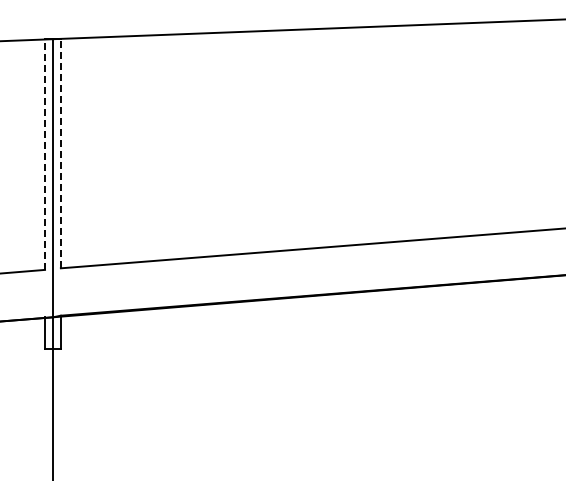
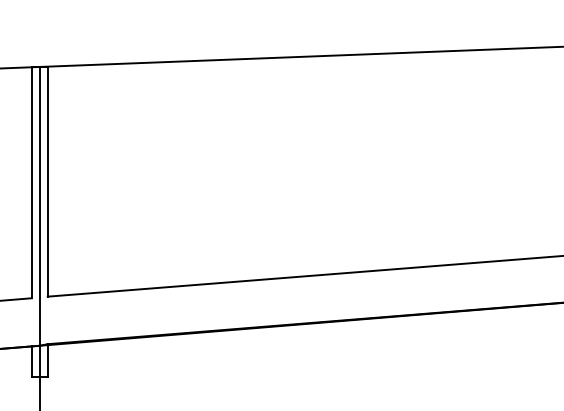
line: (60, 153) -> (47, 181), dashed -> solid
line: (45, 154) -> (32, 182), dashed -> solid

